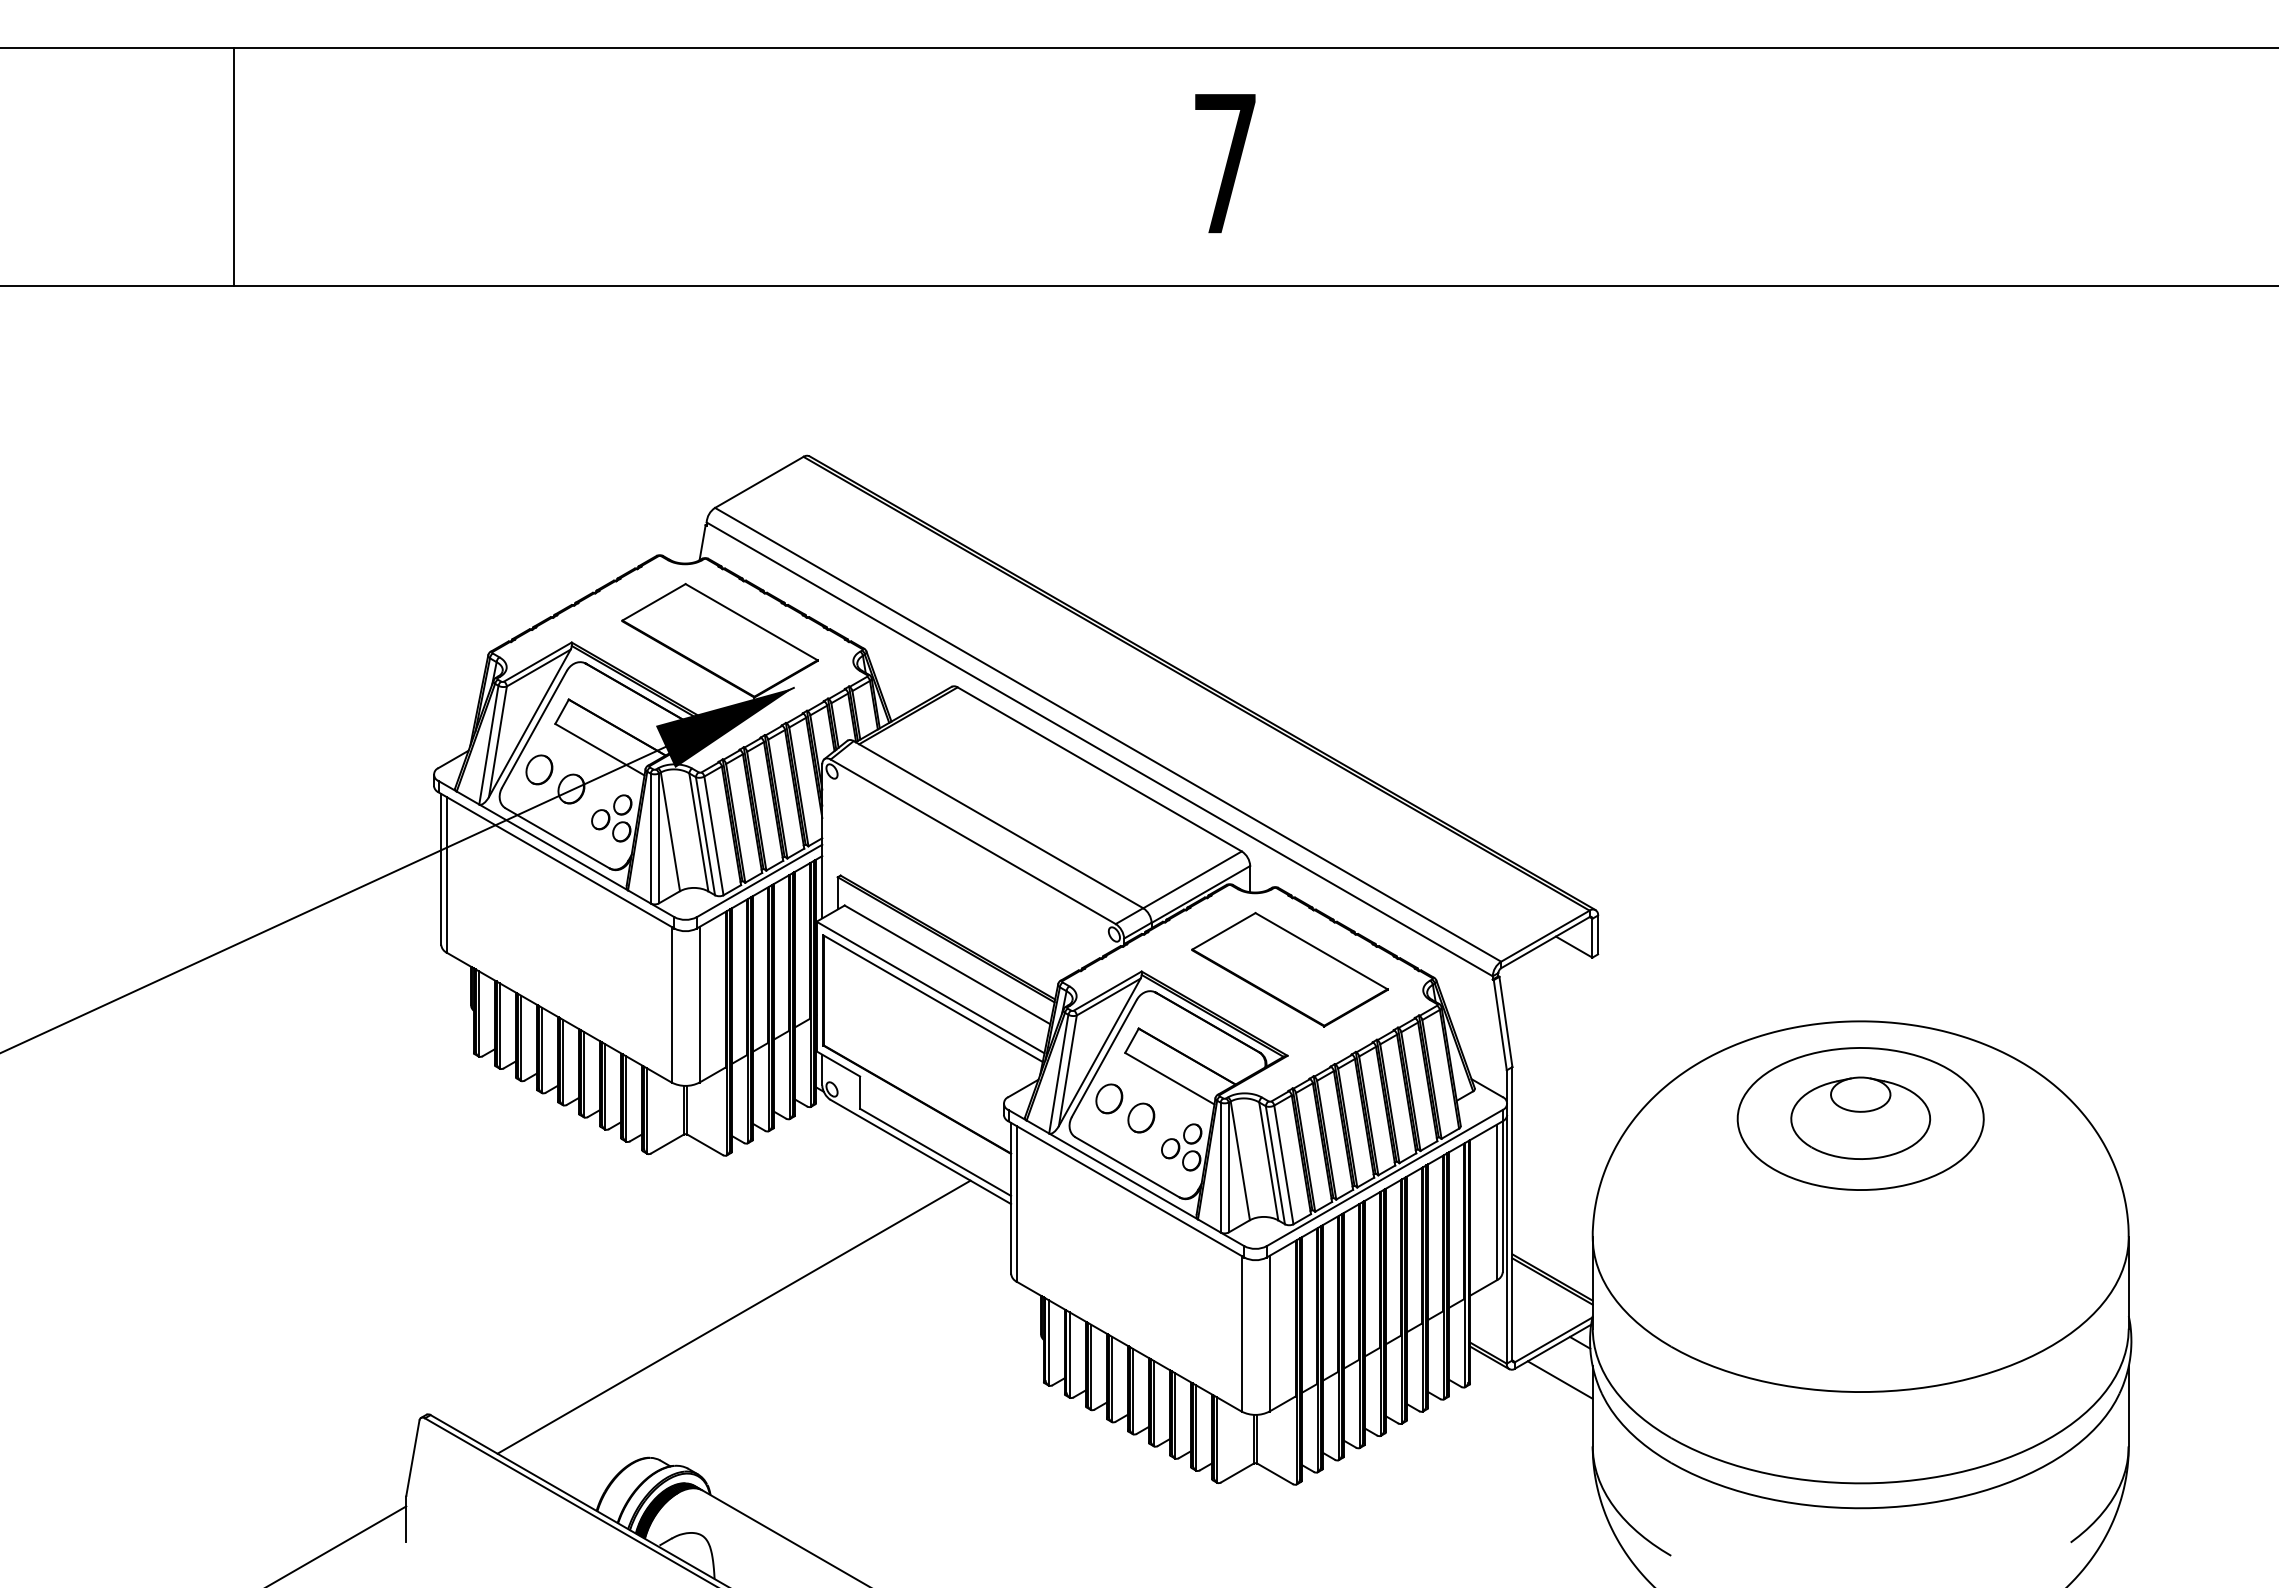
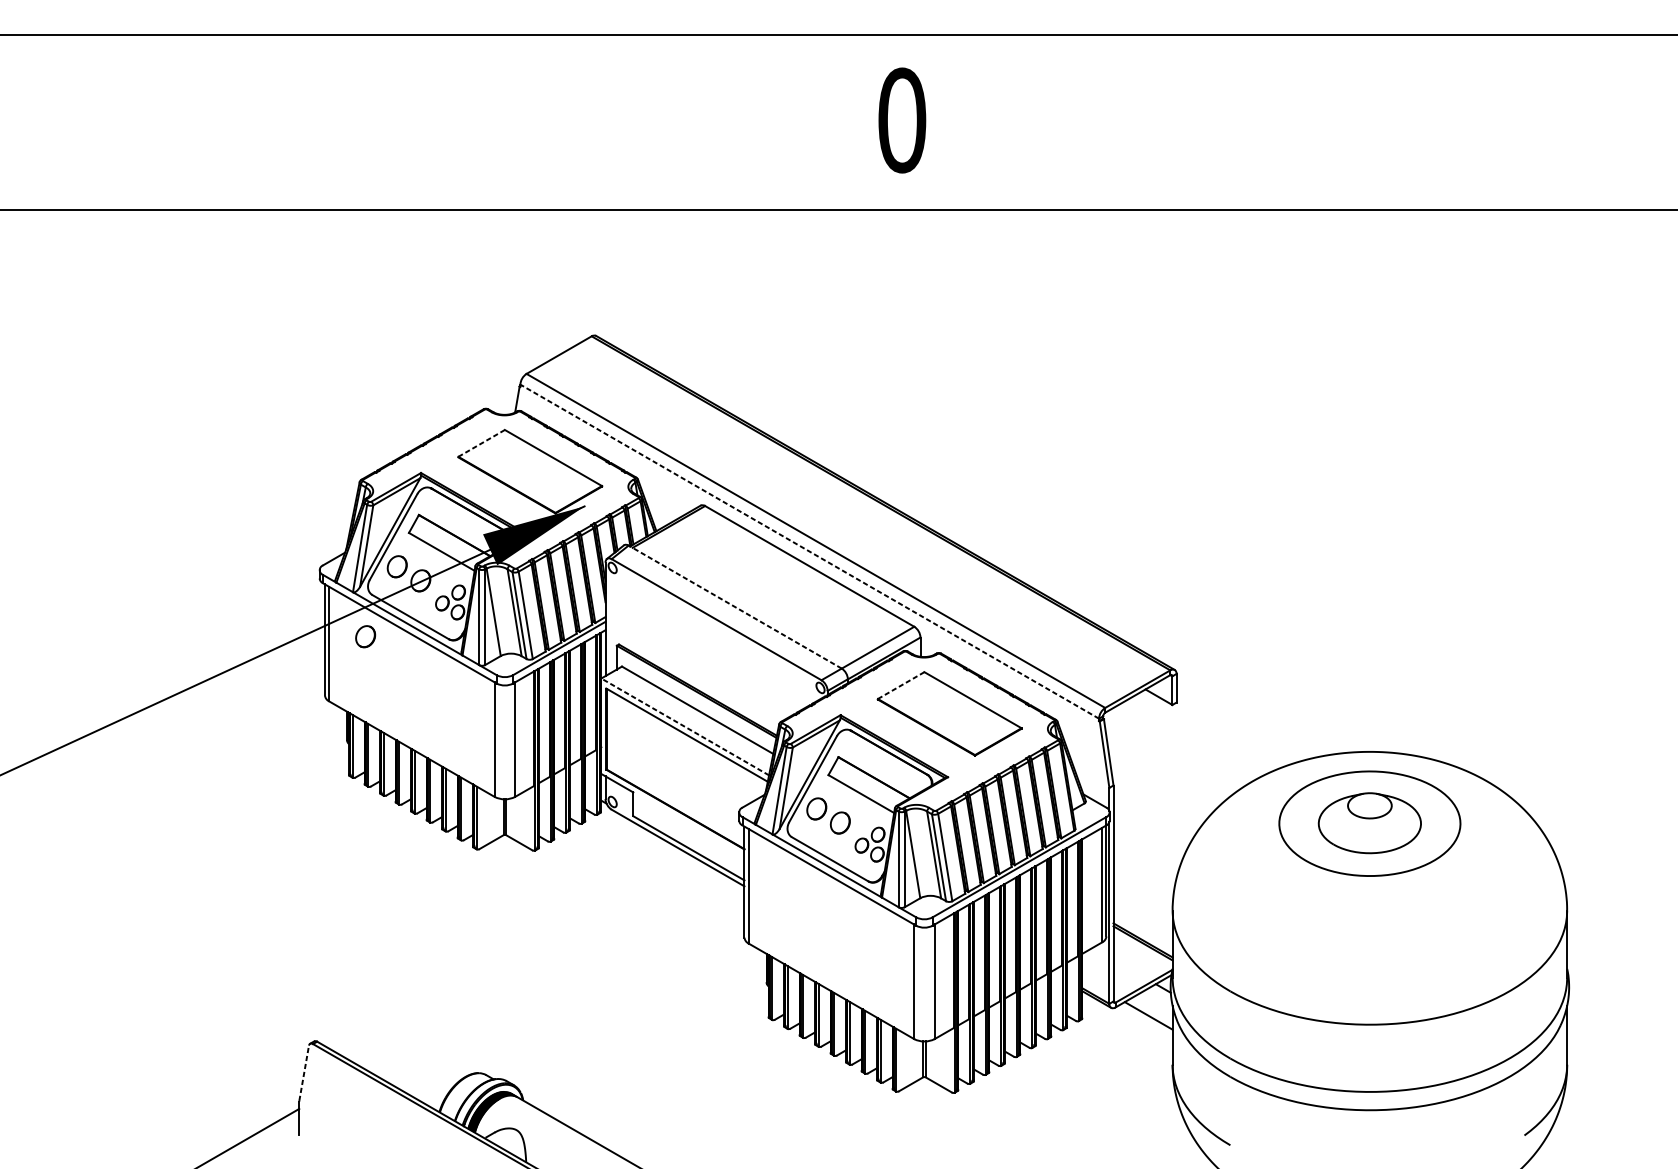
text: (1225, 163) -> (902, 120), 7 -> 0
line: (234, 166) -> (172, 122), removed
line: (653, 602) -> (481, 443), solid -> dashed
line: (1099, 749) -> (809, 551), solid -> dashed
line: (998, 824) -> (735, 606), solid -> dashed
part: (496, 864) -> (365, 636), added
line: (1223, 931) -> (900, 685), solid -> dashed
line: (930, 987) -> (685, 726), solid -> dashed
line: (733, 1316) -> (540, 969), removed
line: (413, 1457) -> (304, 1072), solid -> dashed

